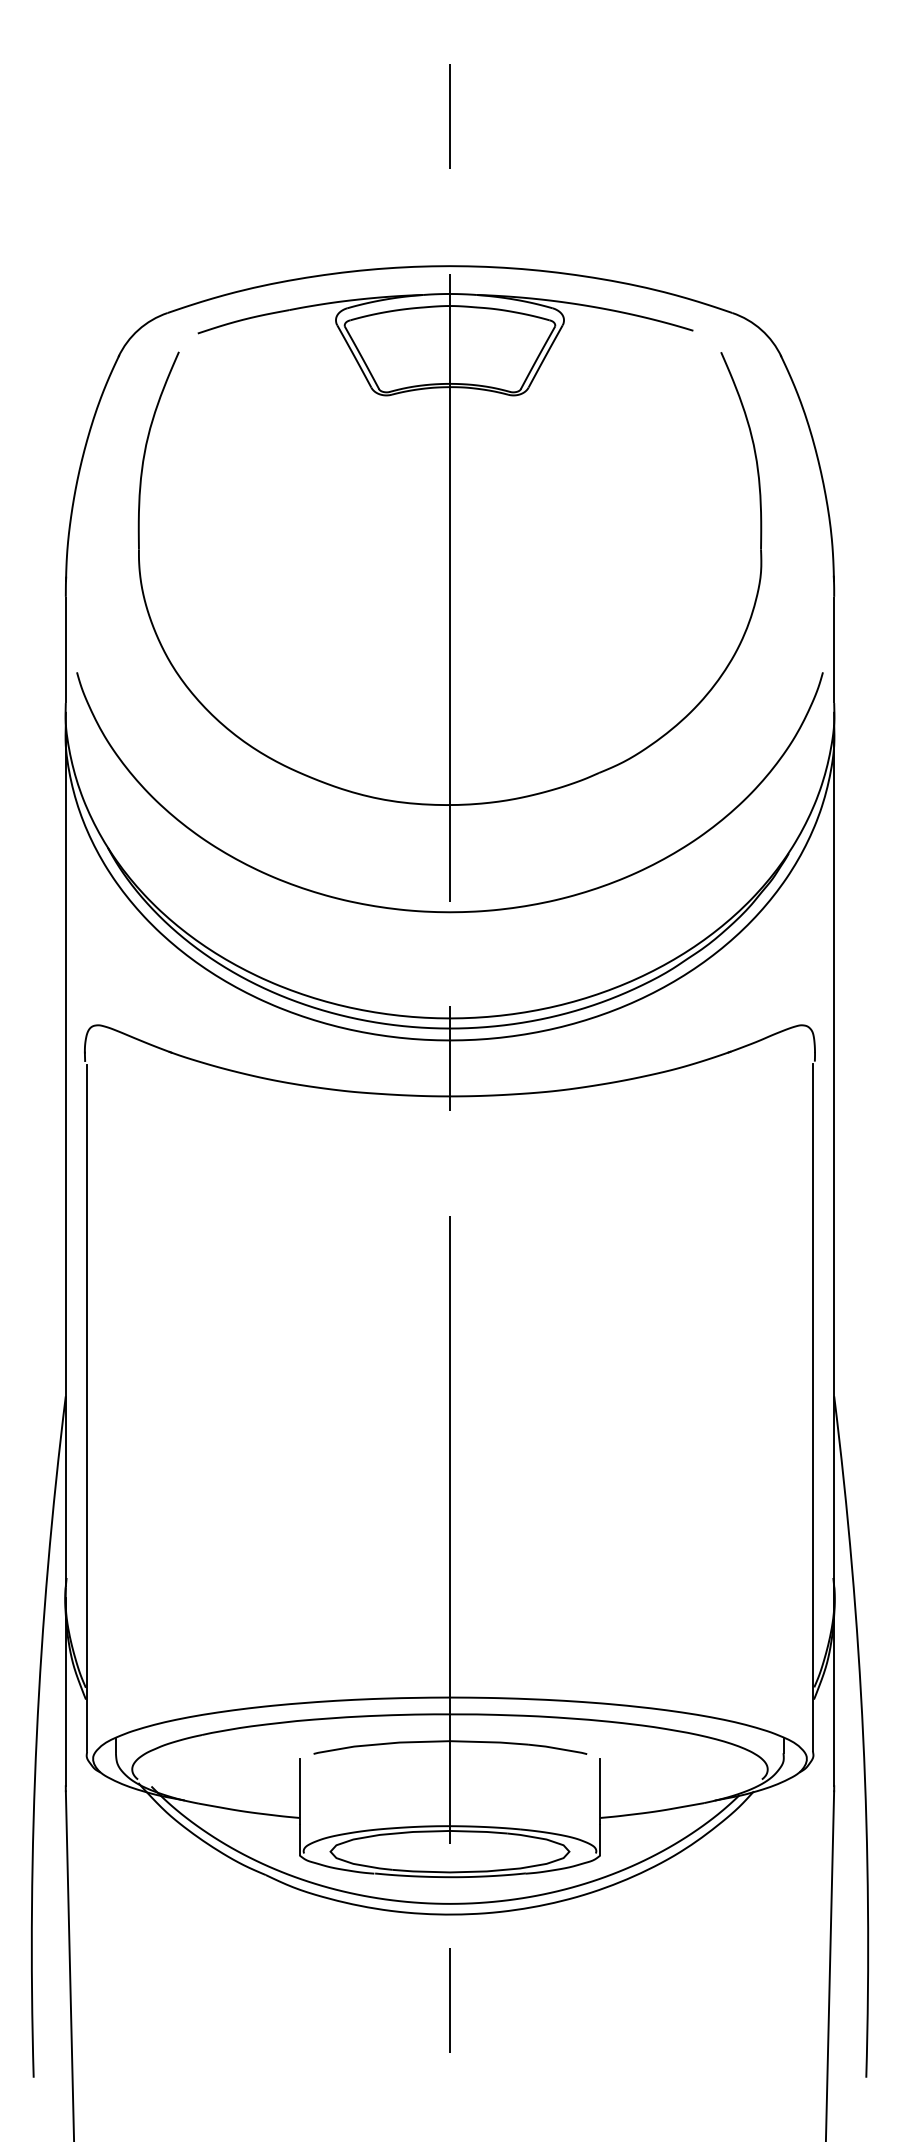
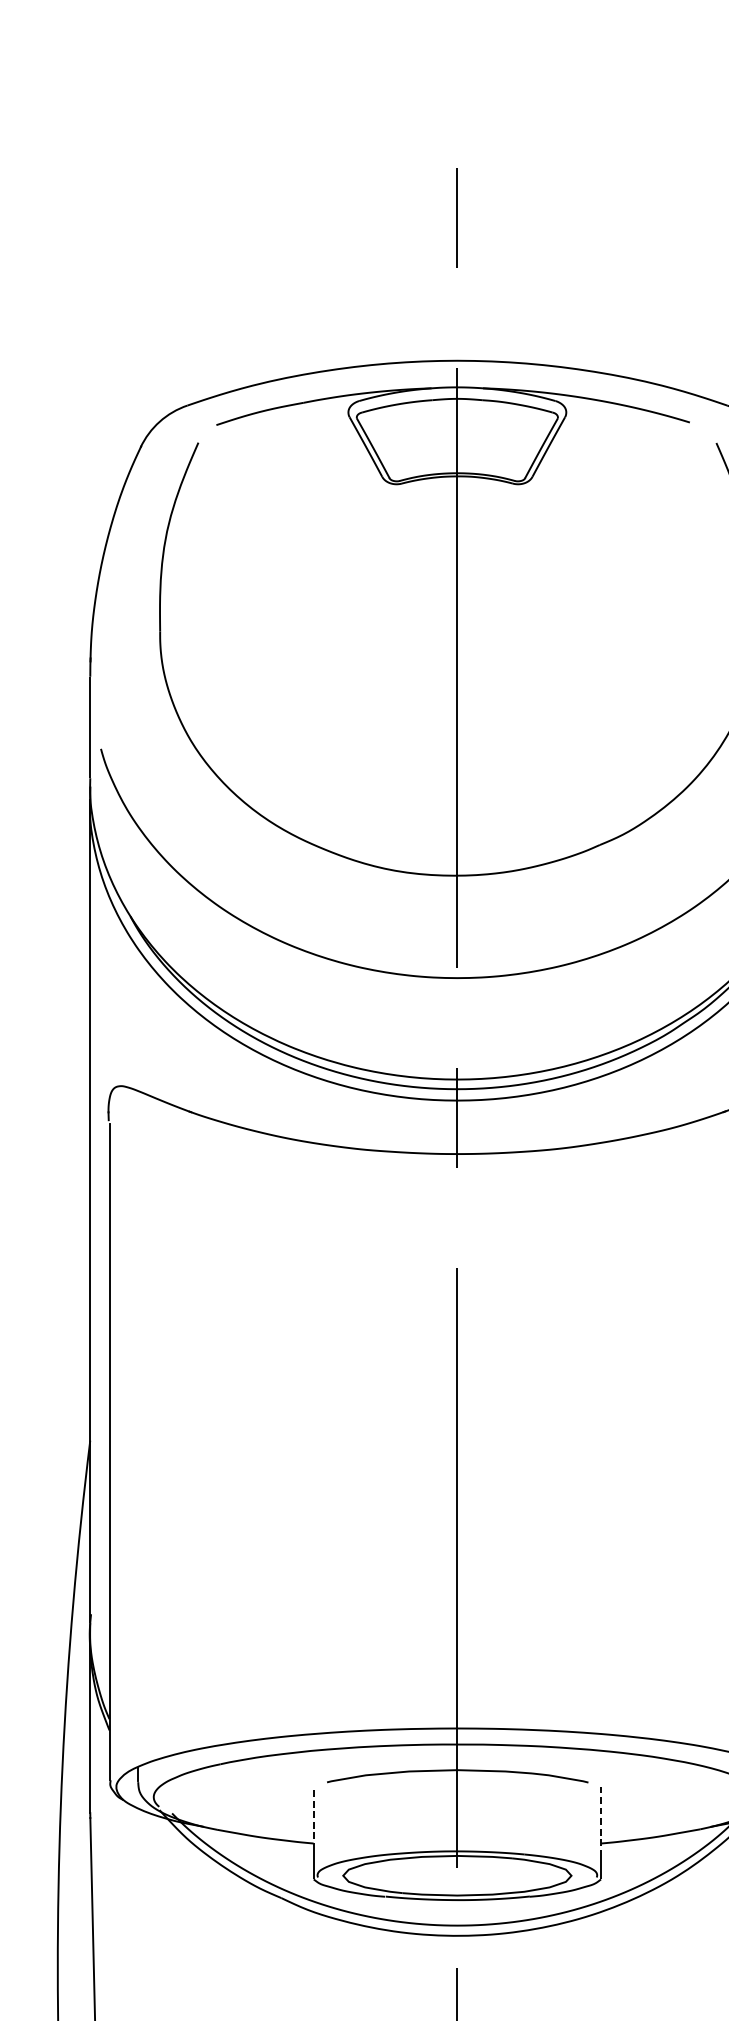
line: (299, 1791) -> (313, 1818), solid -> dashed
line: (600, 1791) -> (601, 1818), solid -> dashed

